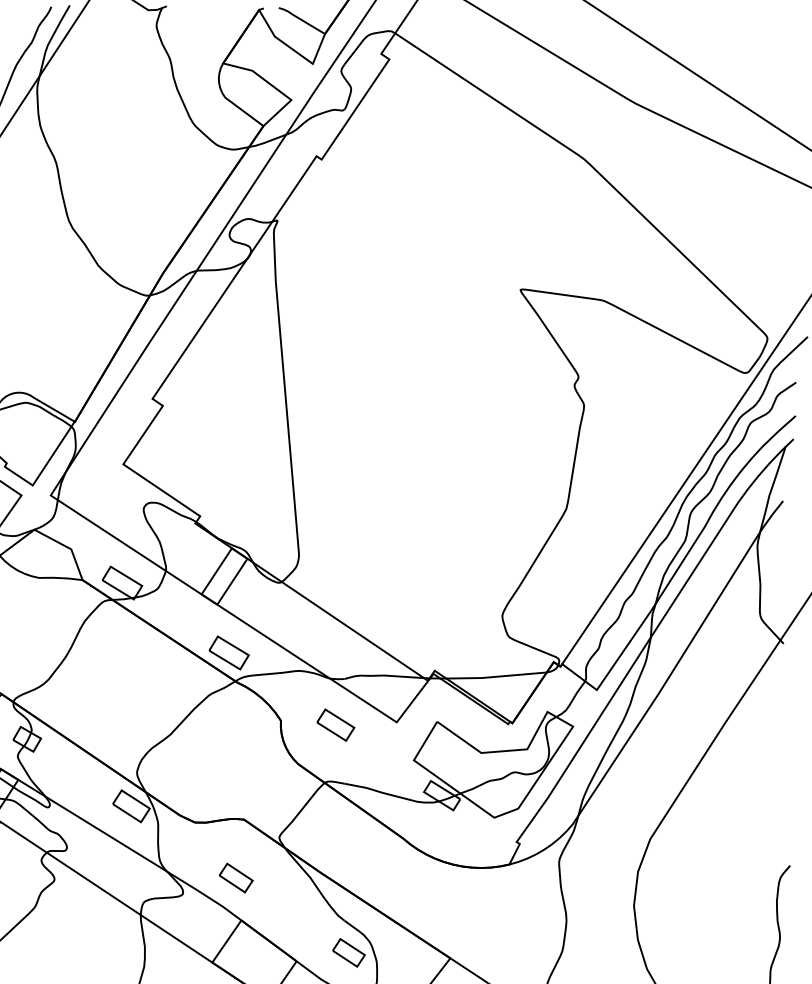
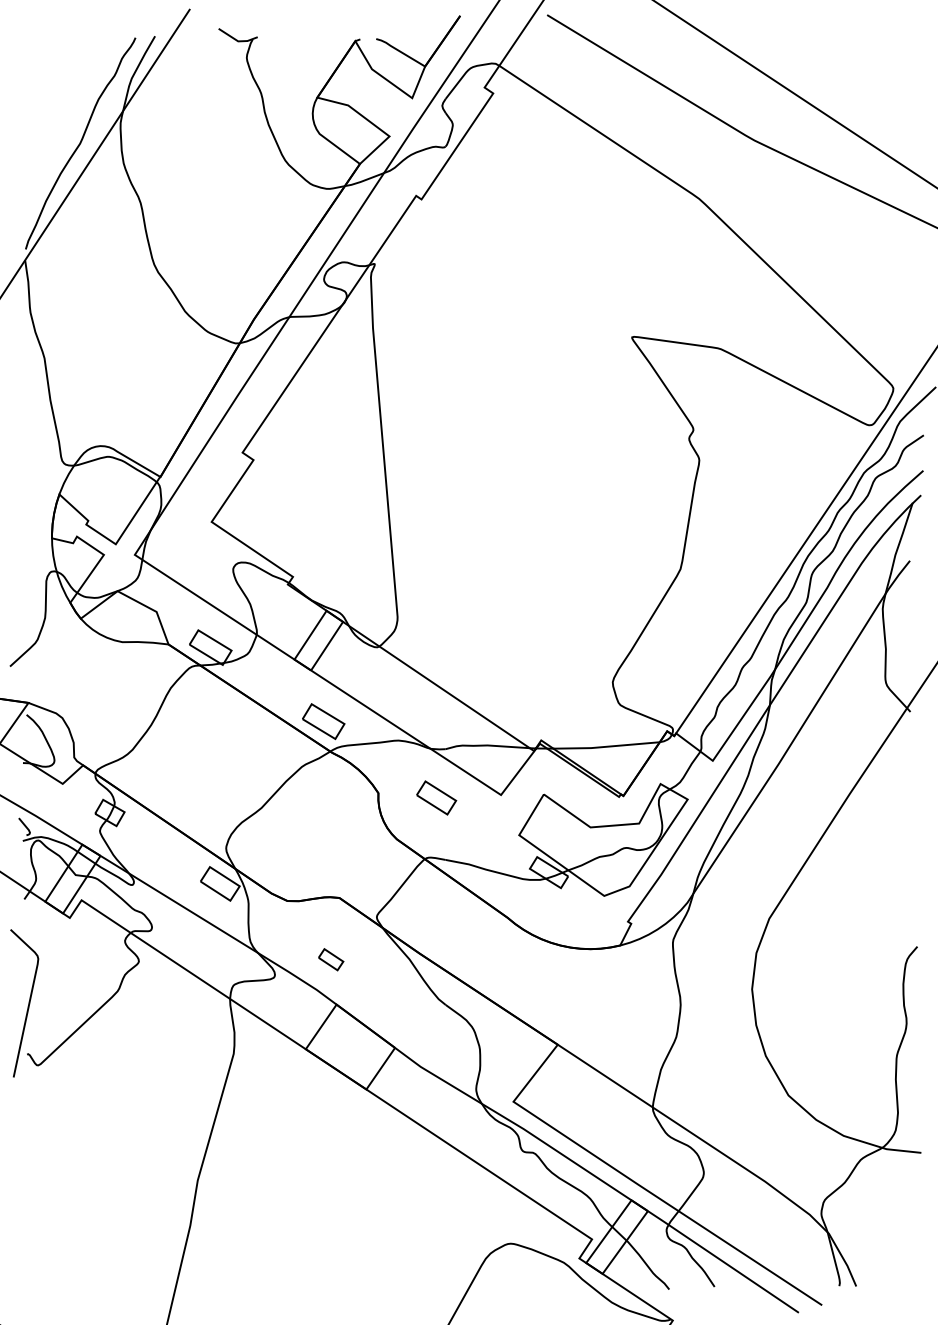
part: (235, 877) -> (330, 959), size x0.7
part: (349, 952) -> (450, 1038), removed

